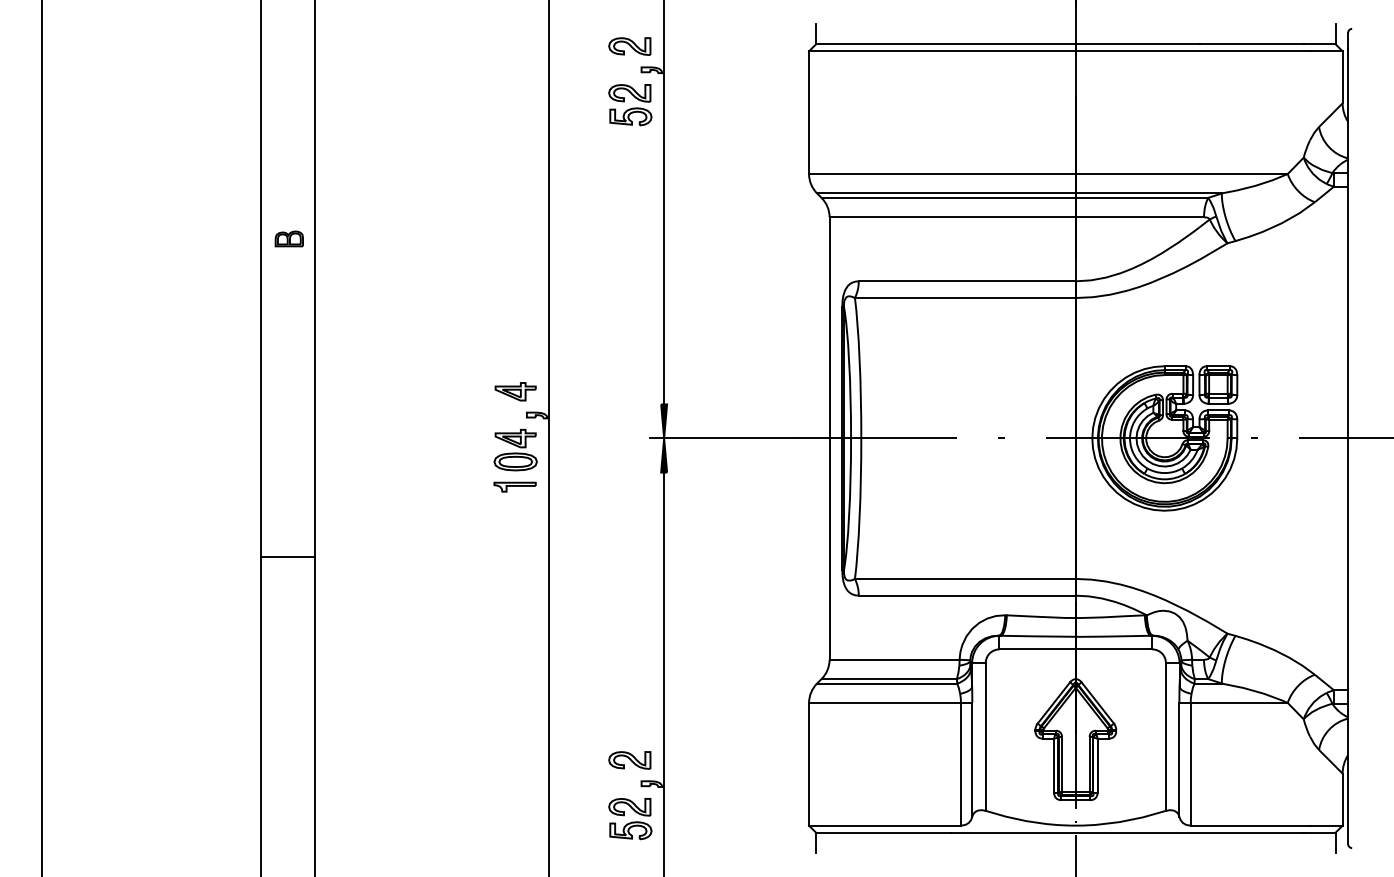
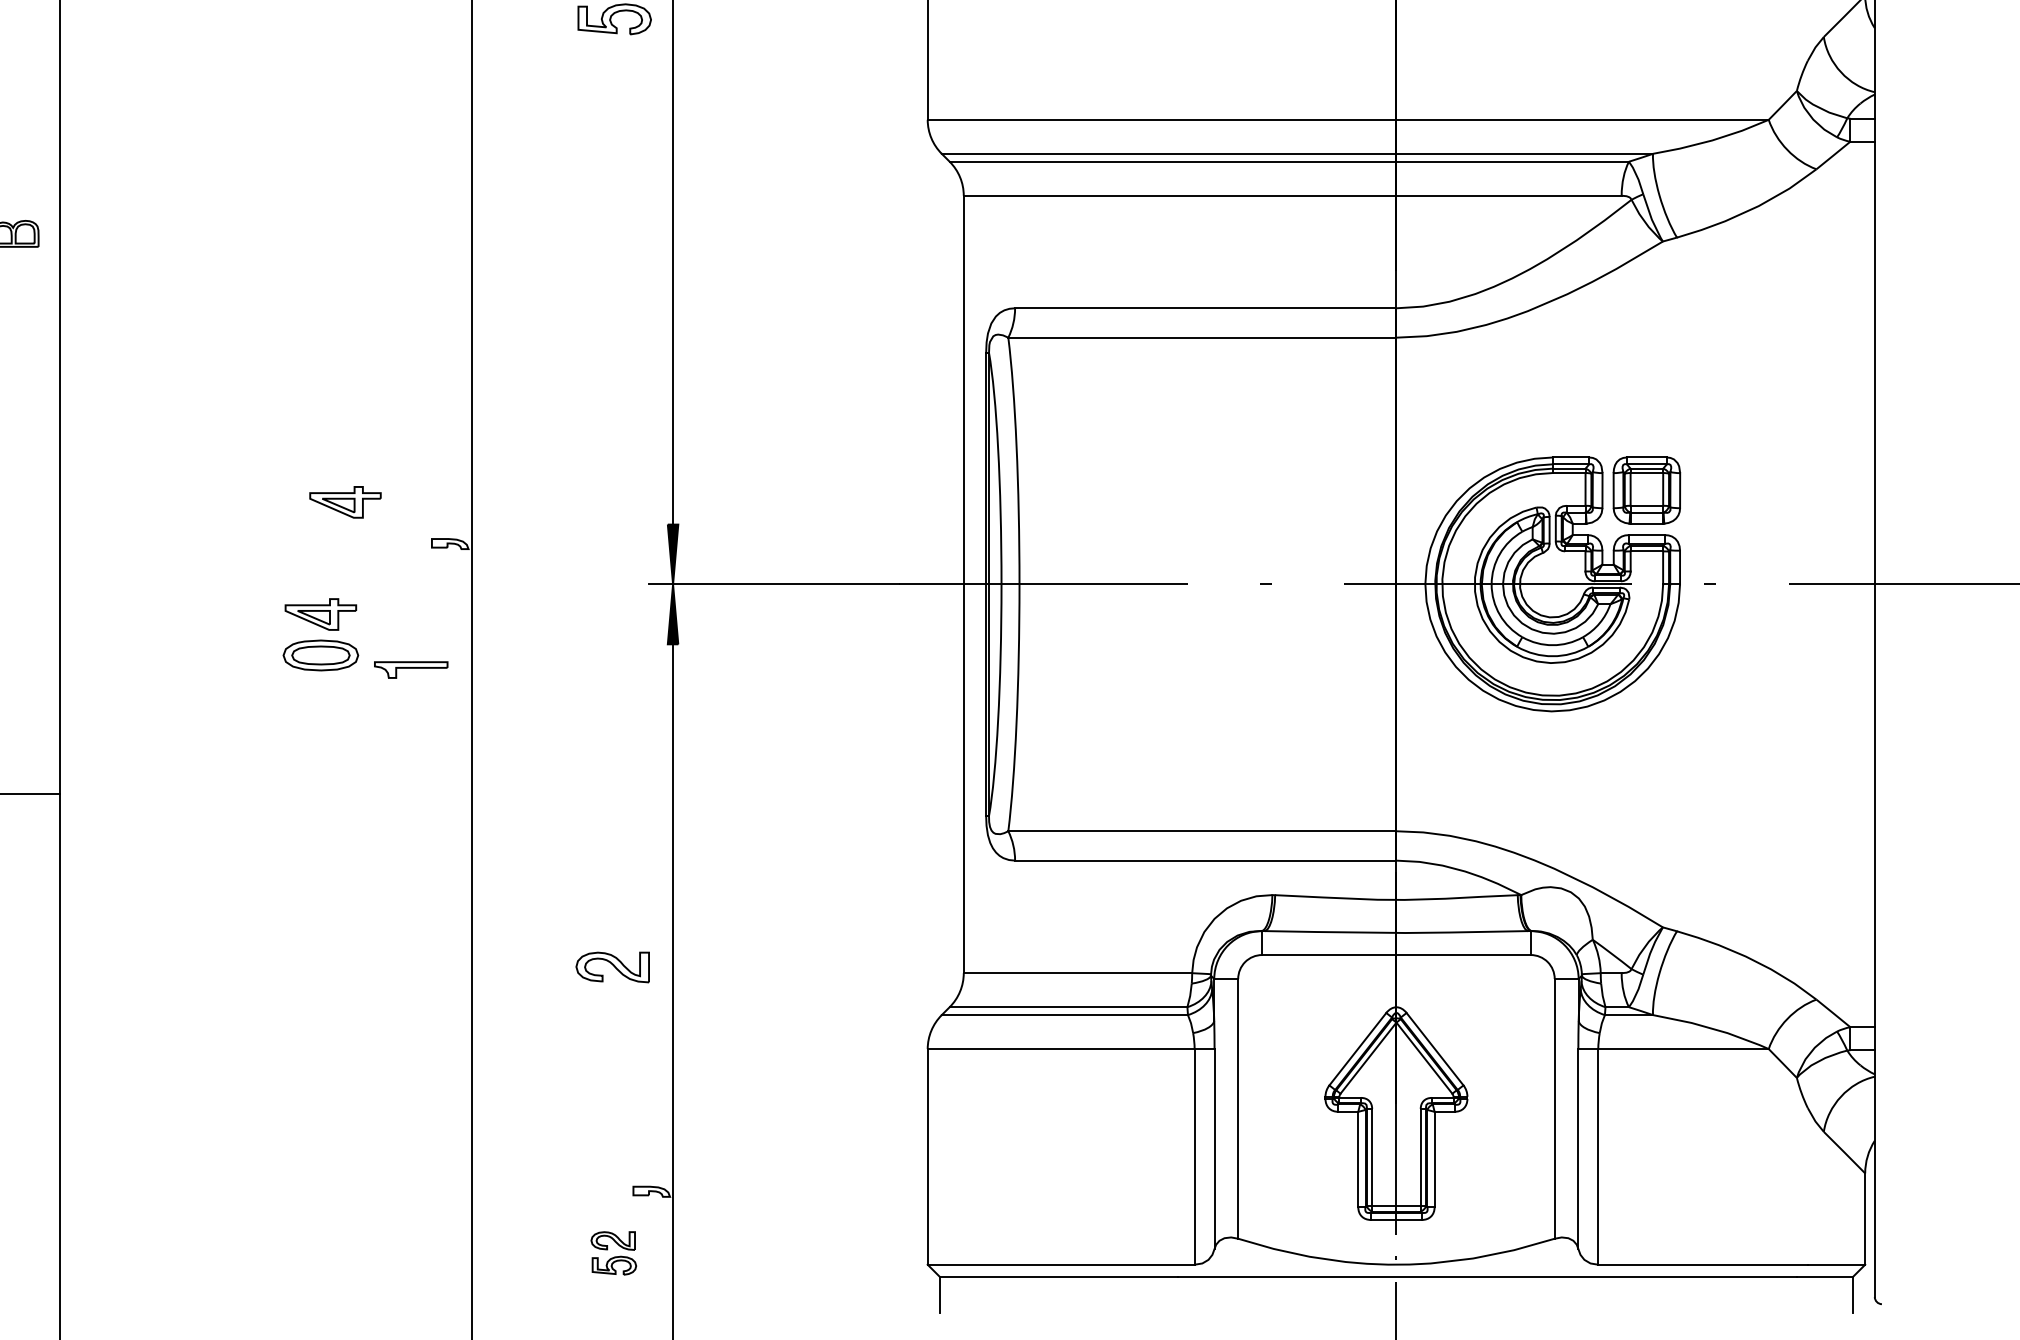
part: (515, 391) -> (345, 501), moved
part: (515, 449) -> (320, 633), moved
part: (629, 760) -> (612, 967), moved
part: (630, 819) -> (613, 1253), size x0.6

